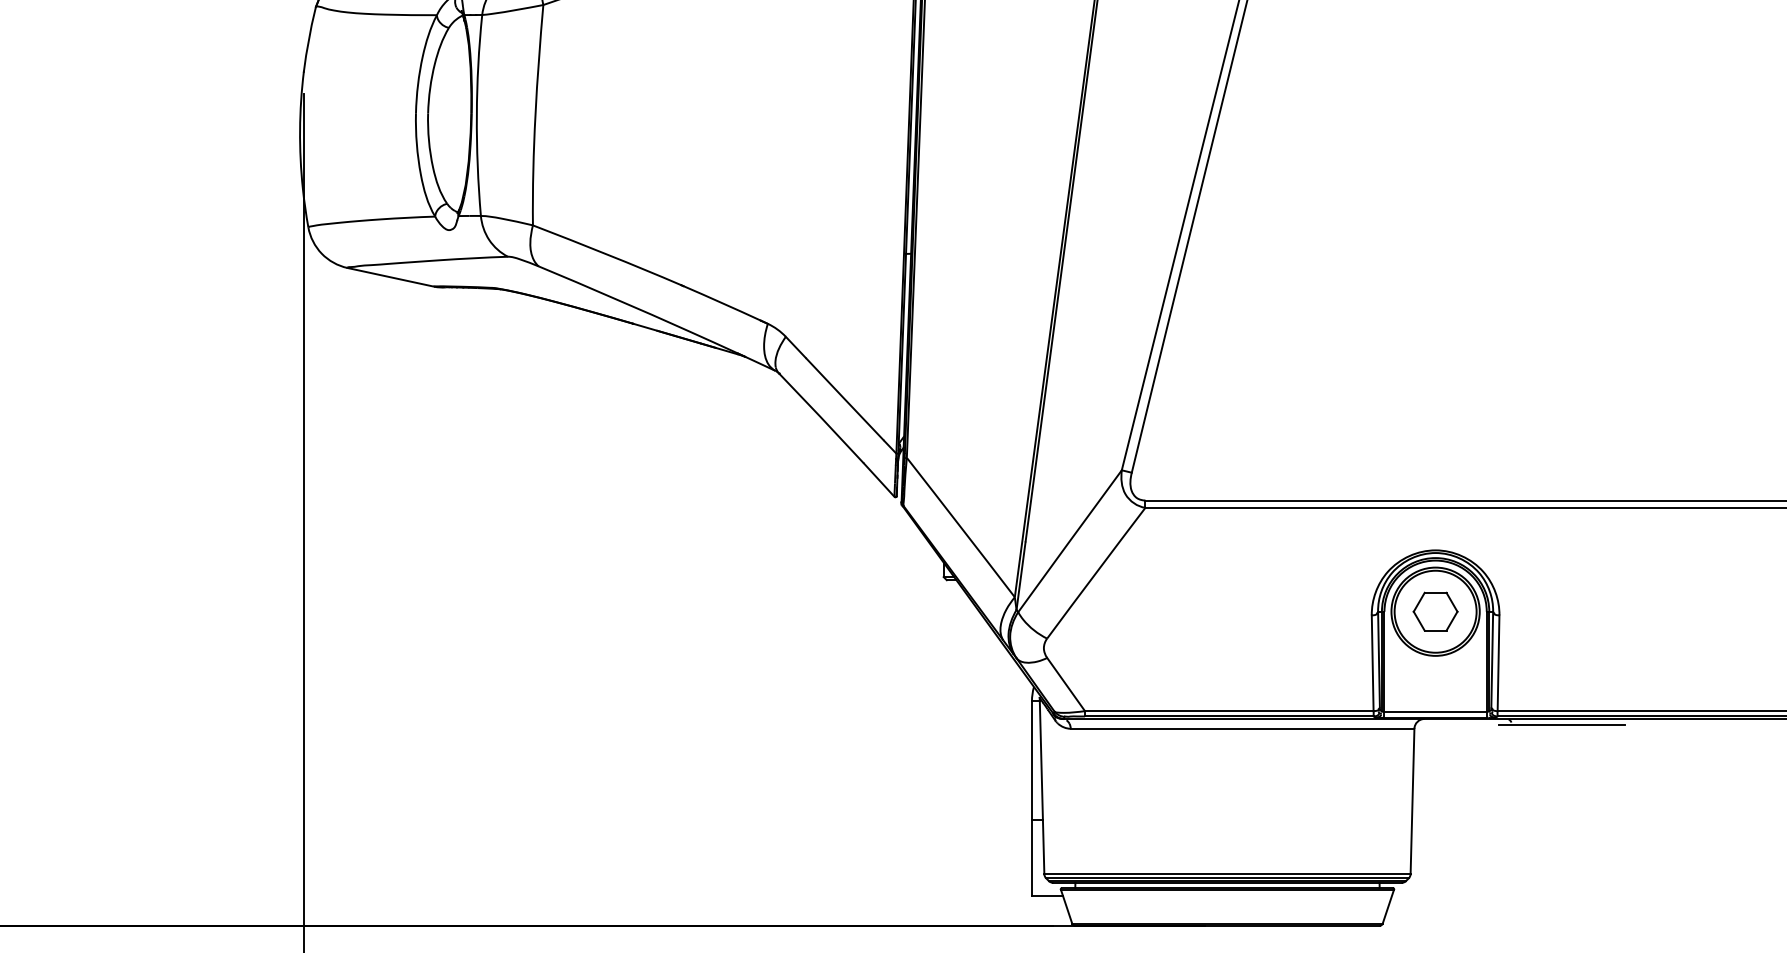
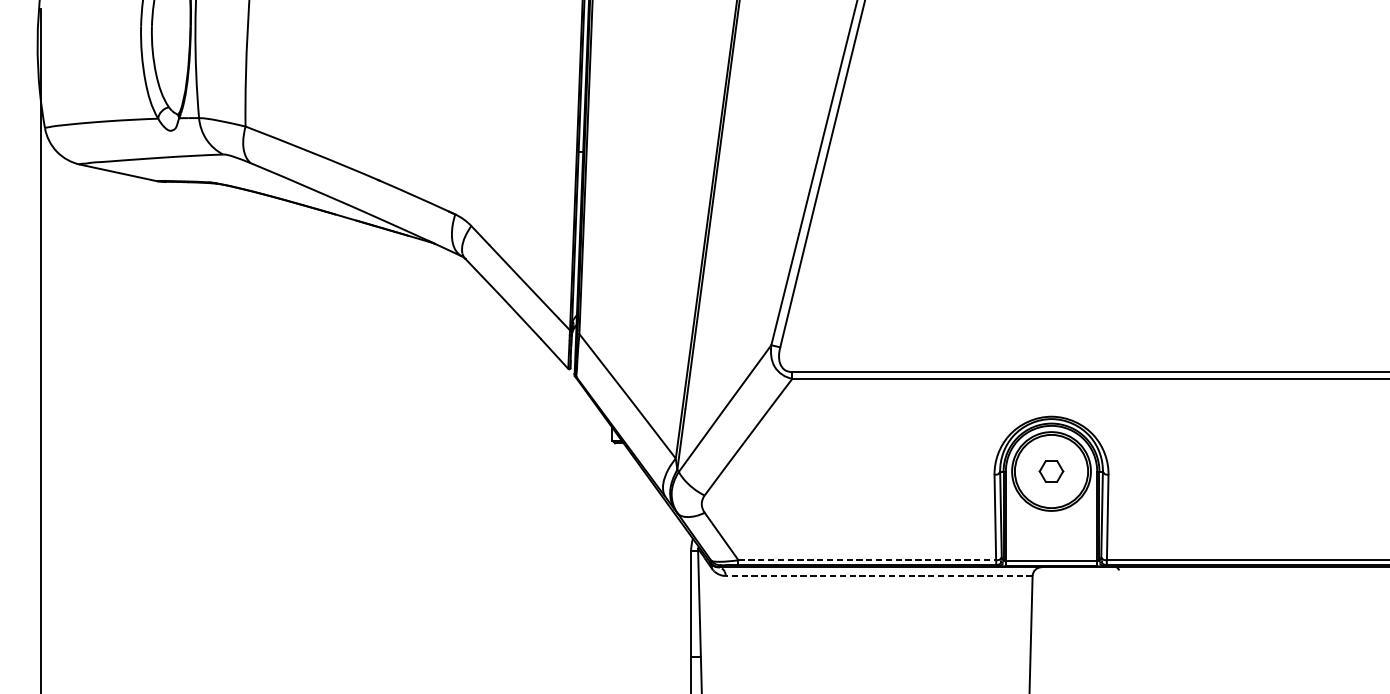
part: (1435, 611) -> (1051, 471), size x0.6
line: (1229, 711) -> (867, 560), solid -> dashed
line: (1561, 725) -> (1163, 573), removed
line: (1242, 728) -> (879, 575), solid -> dashed

